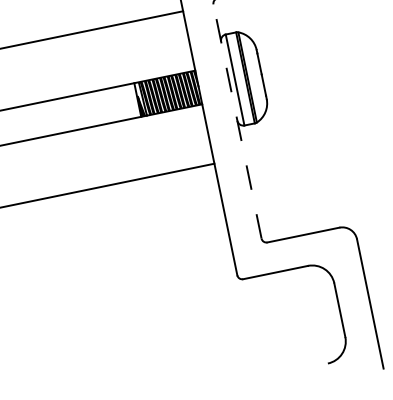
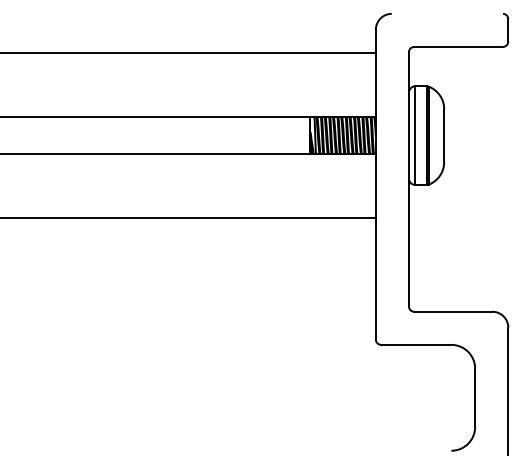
line: (236, 120) -> (408, 178), dashed -> solid

